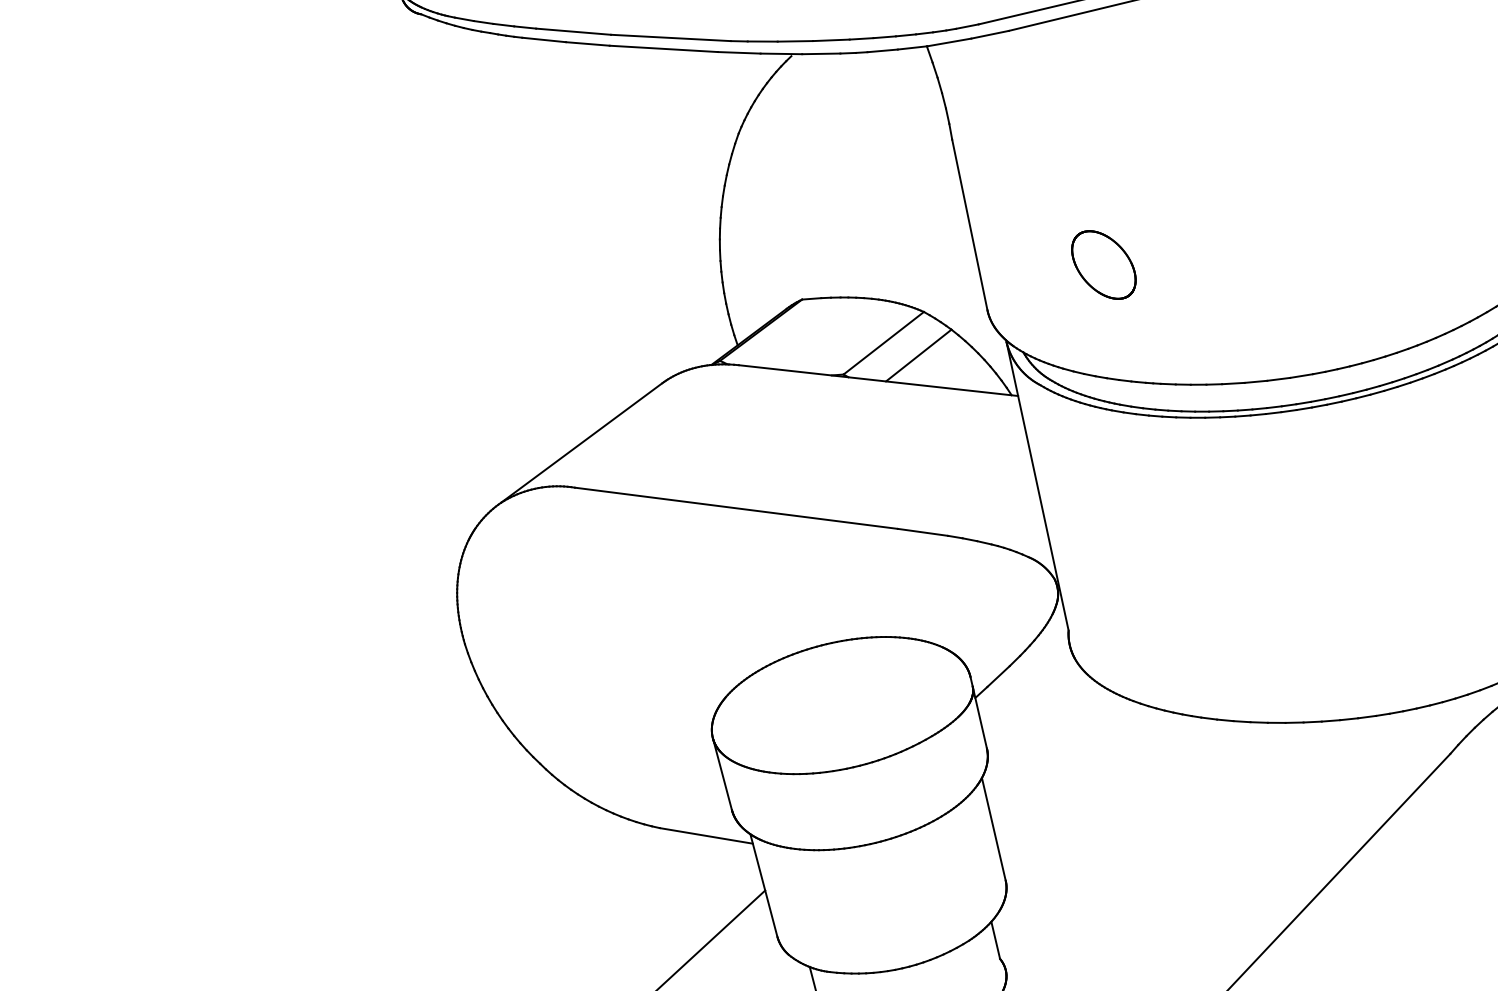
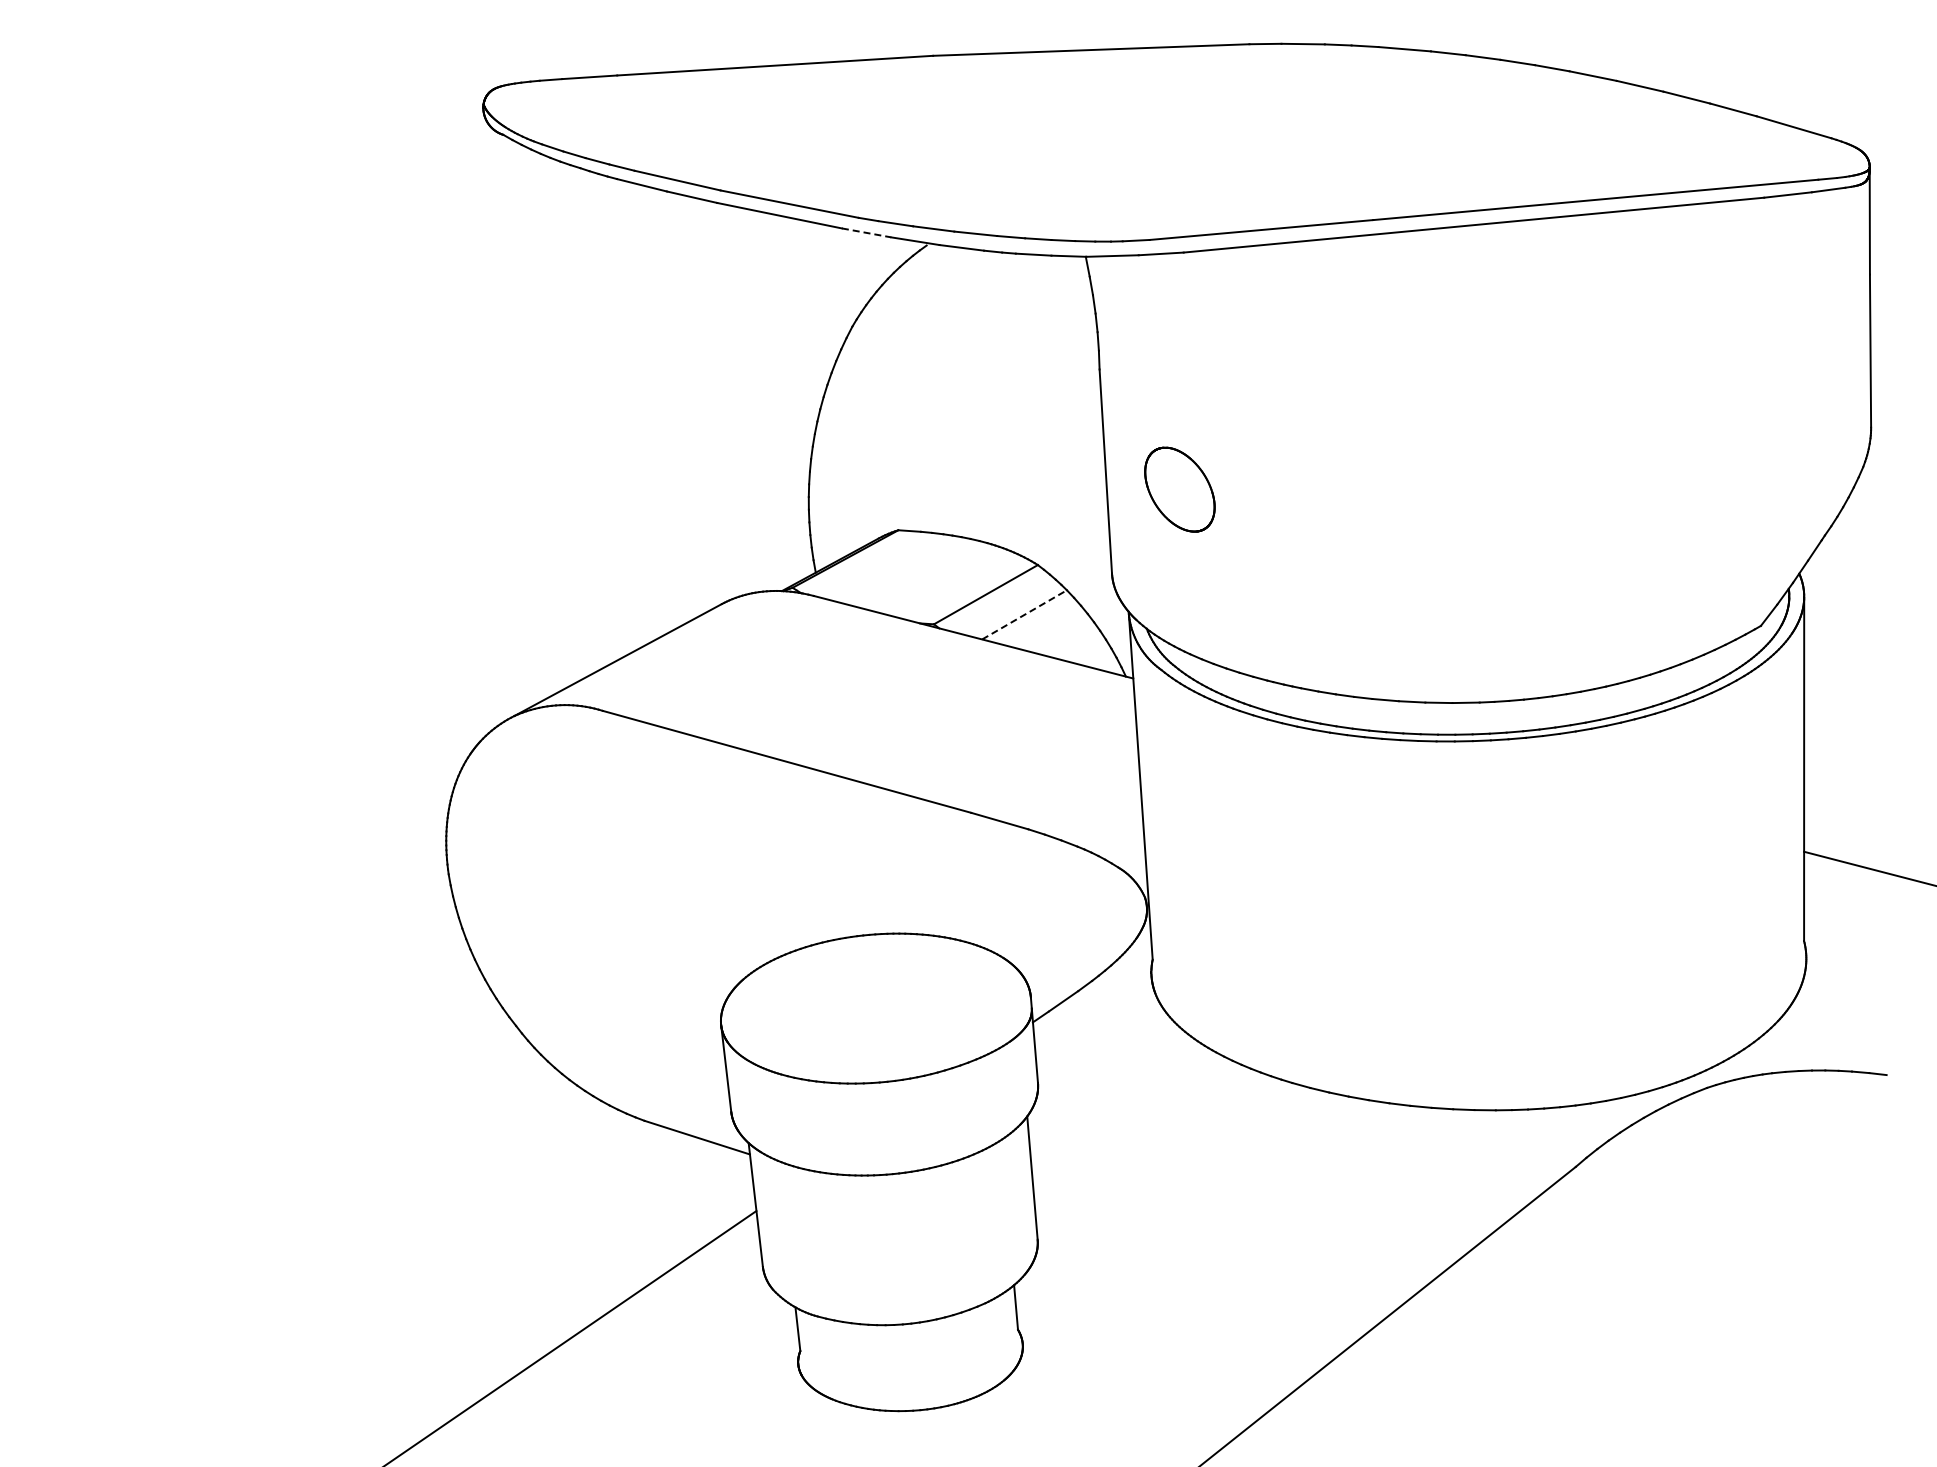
line: (739, 52) -> (867, 232), solid -> dashed
part: (1103, 264) -> (1179, 489), moved
line: (918, 355) -> (1024, 614), solid -> dashed

